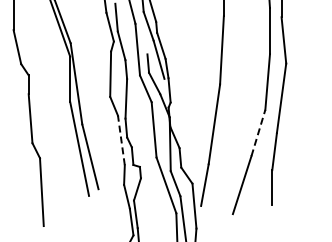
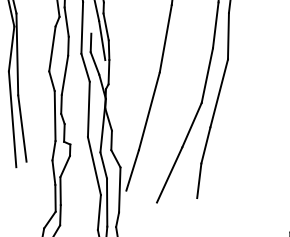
line: (258, 132) -> (192, 124), dashed -> solid
line: (121, 140) -> (55, 116), dashed -> solid

